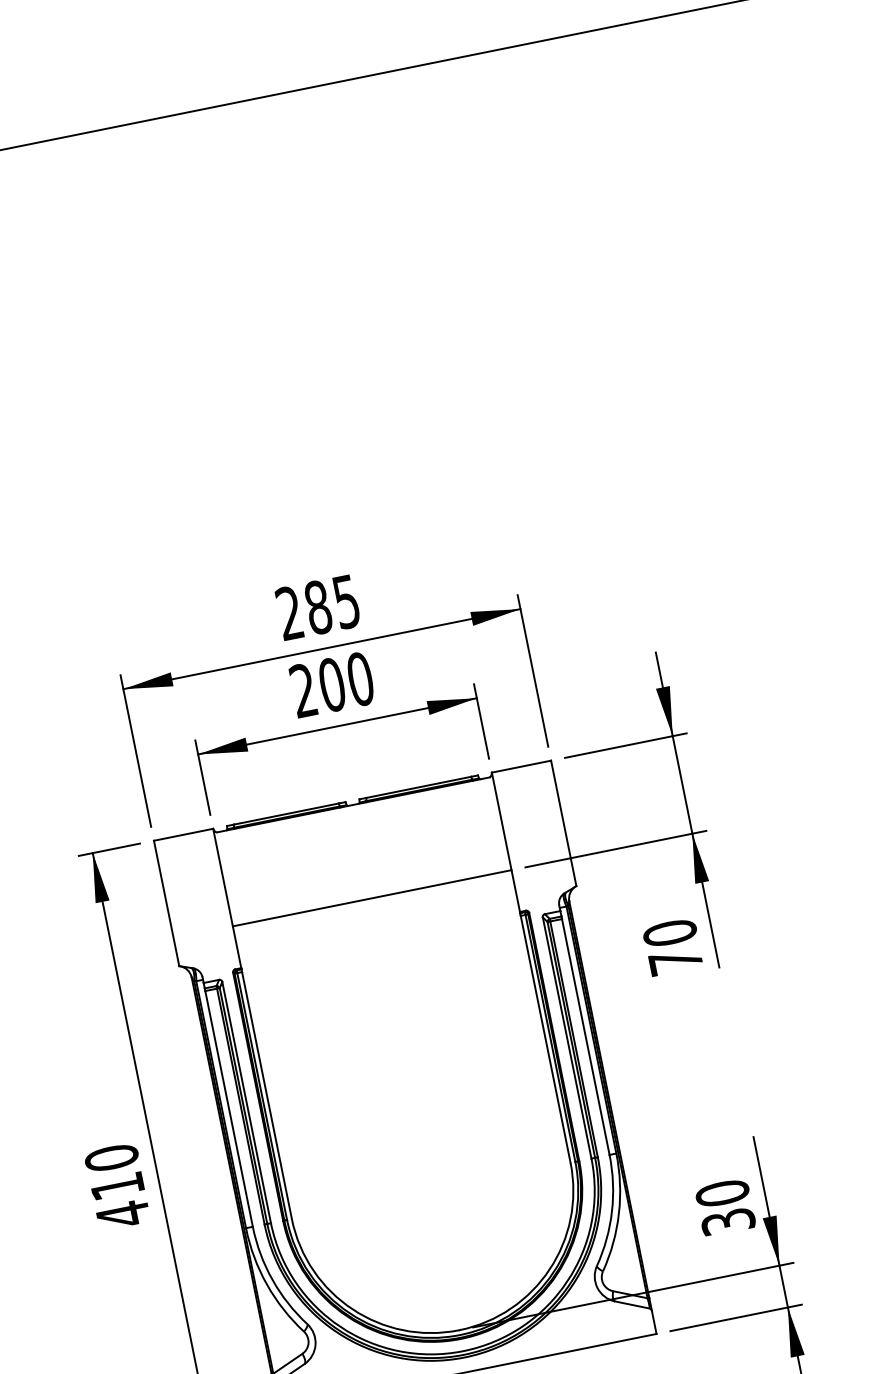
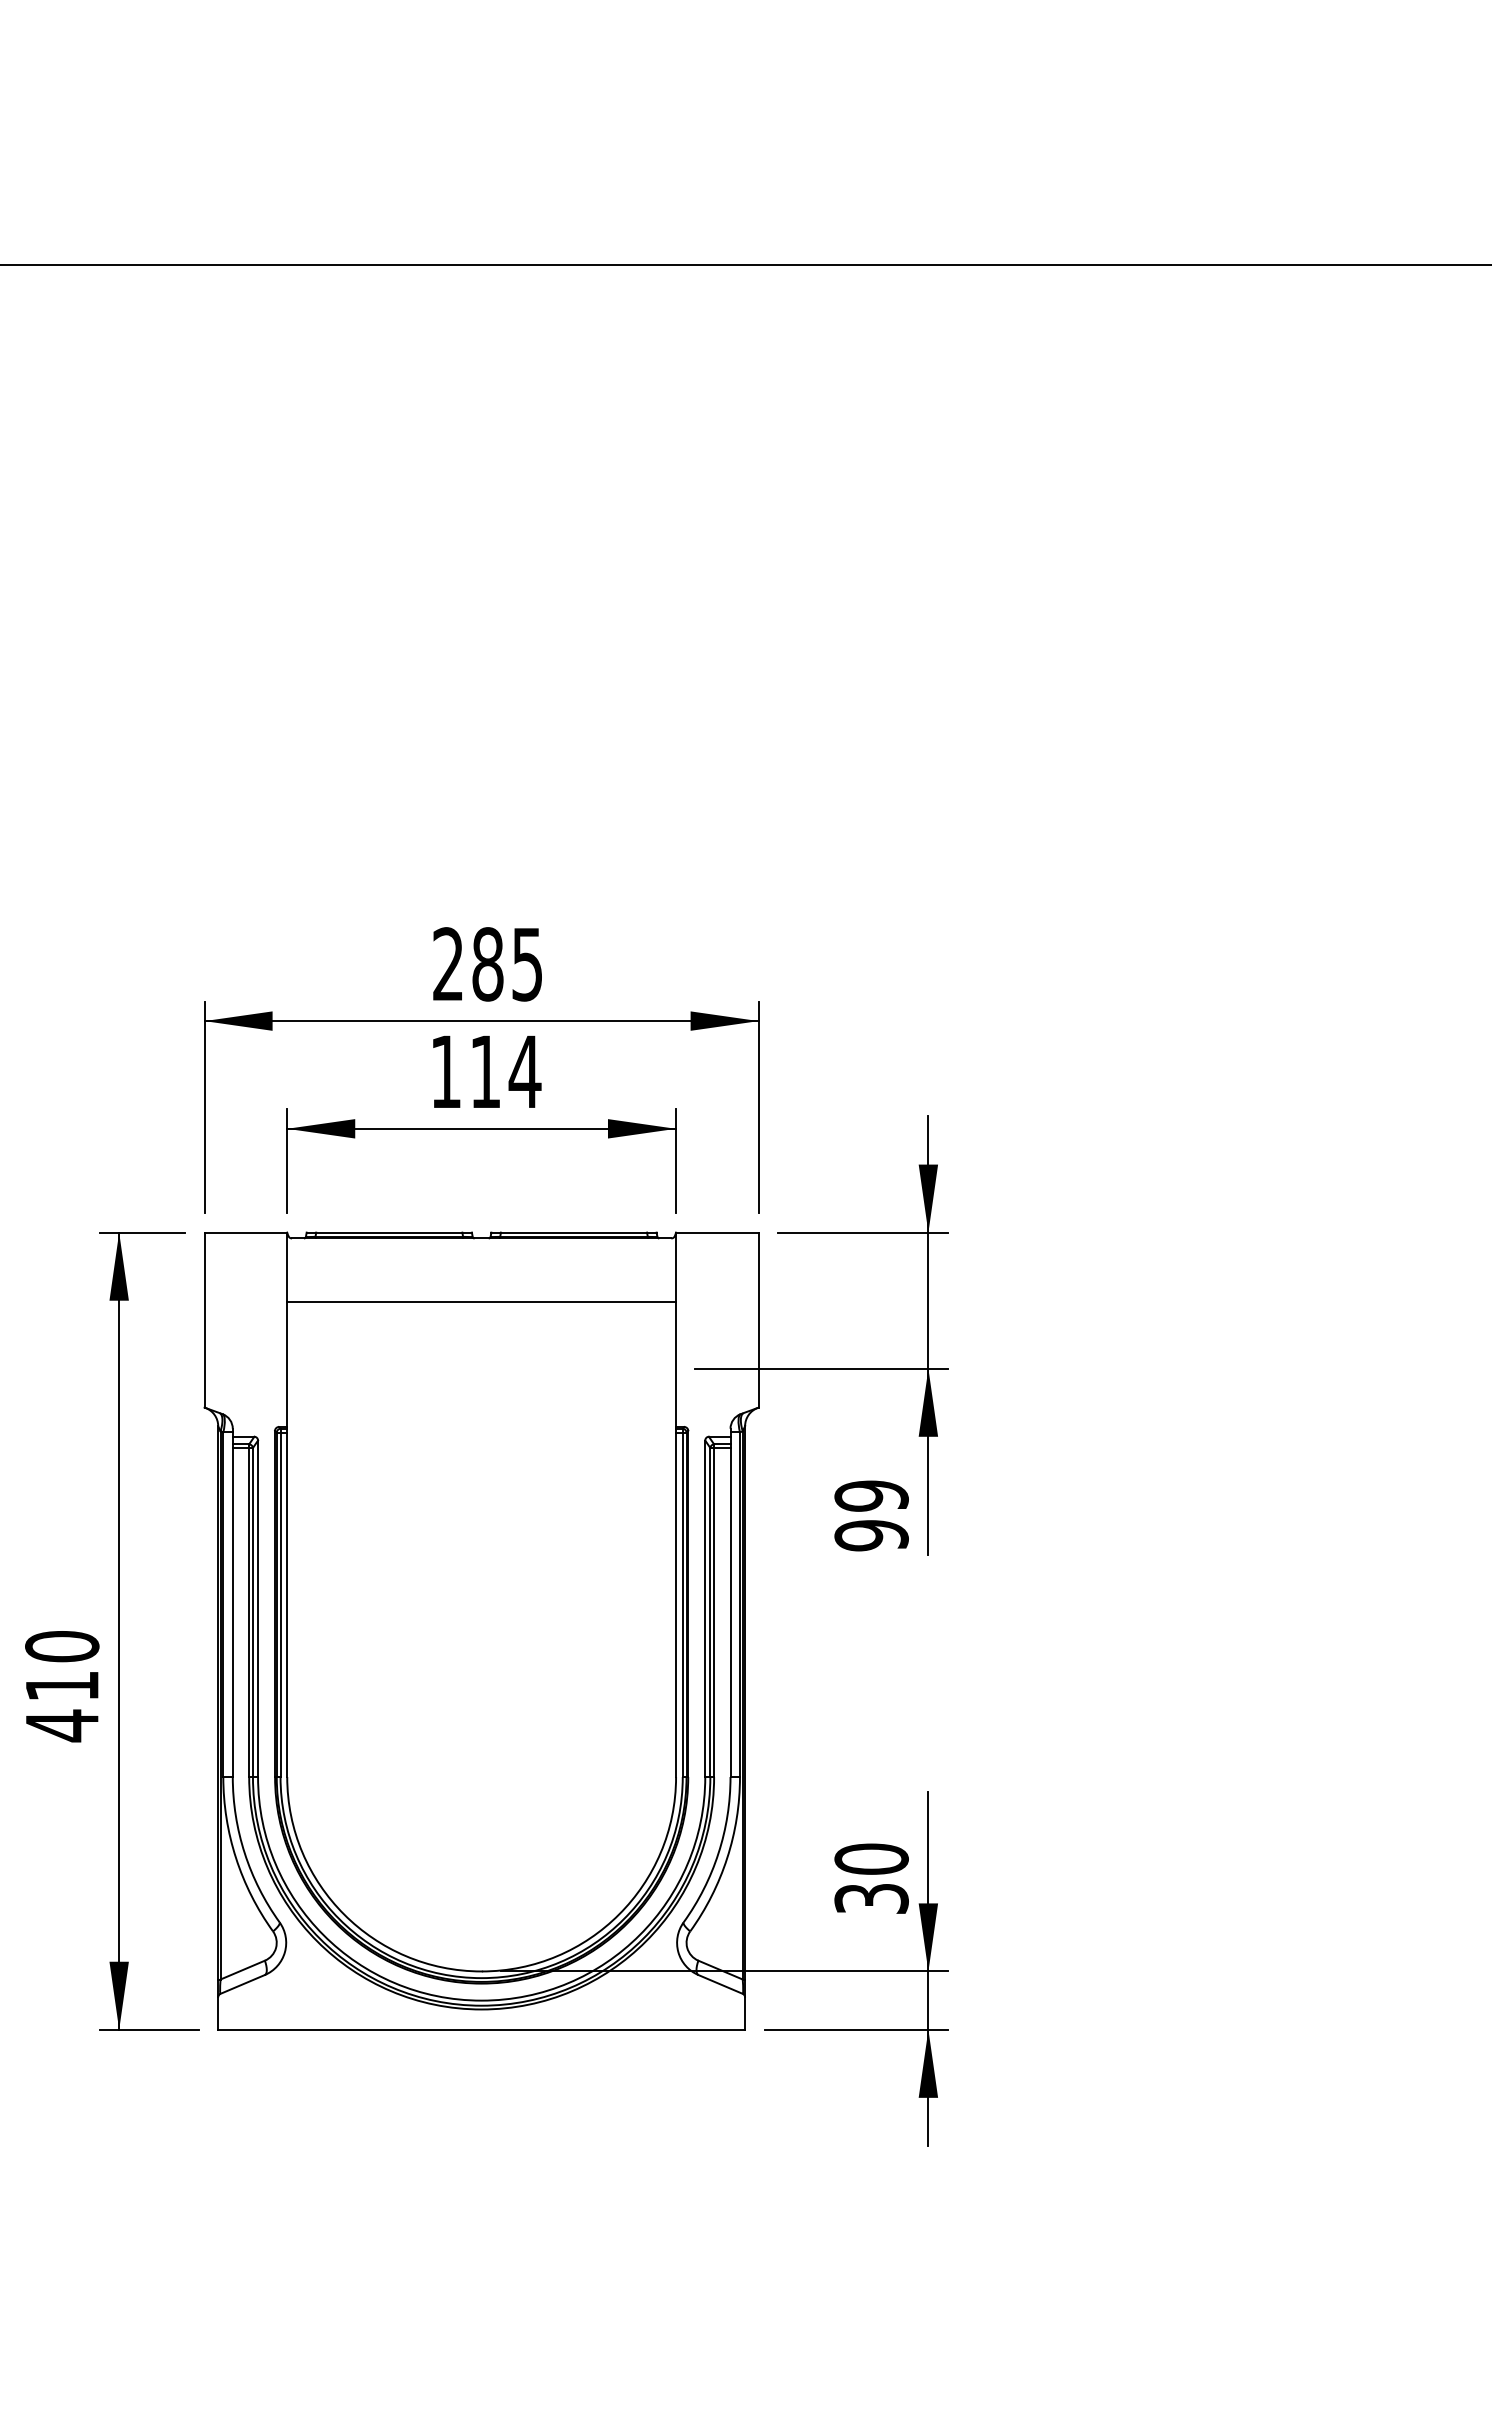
text: (332, 684) -> (486, 1071), 200 -> 114
line: (372, 898) -> (481, 1301), moved
text: (672, 947) -> (871, 1515), 70 -> 99

